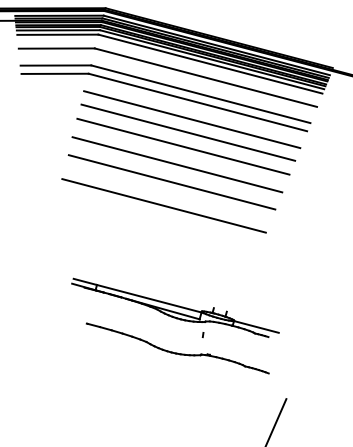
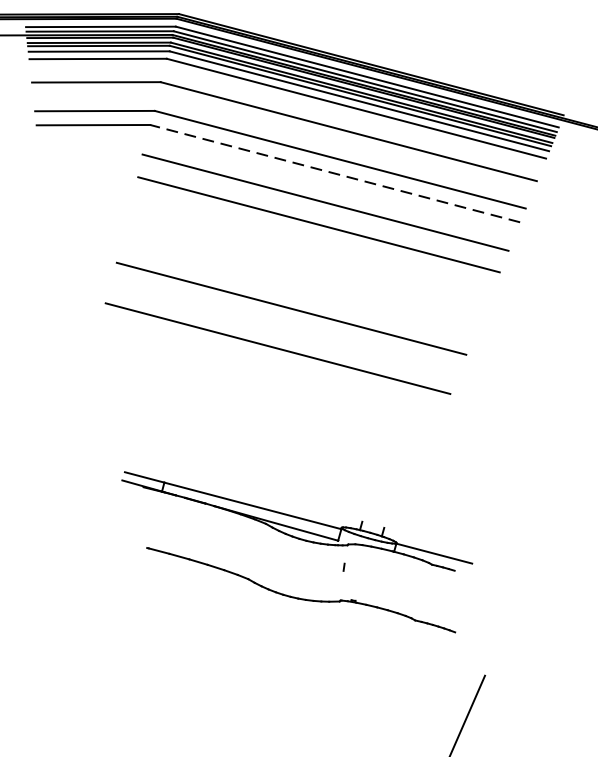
line: (197, 102) -> (334, 173), solid -> dashed
line: (183, 146) -> (310, 248), removed
line: (177, 164) -> (300, 278), removed

